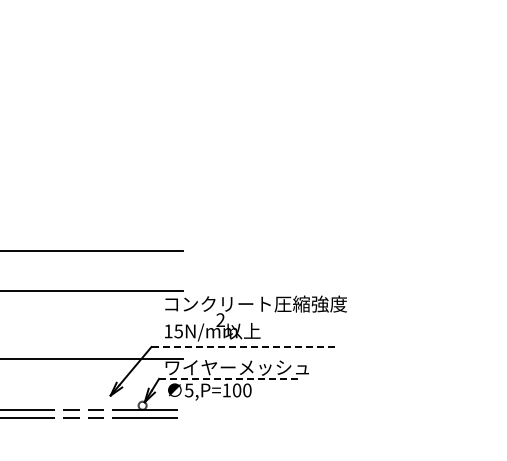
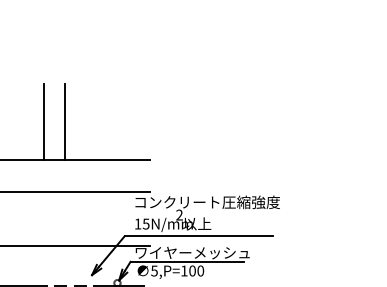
line: (49, 202) -> (43, 121), added
line: (76, 202) -> (64, 121), added
line: (245, 346) -> (199, 236), dashed -> solid
line: (231, 378) -> (188, 261), dashed -> solid

